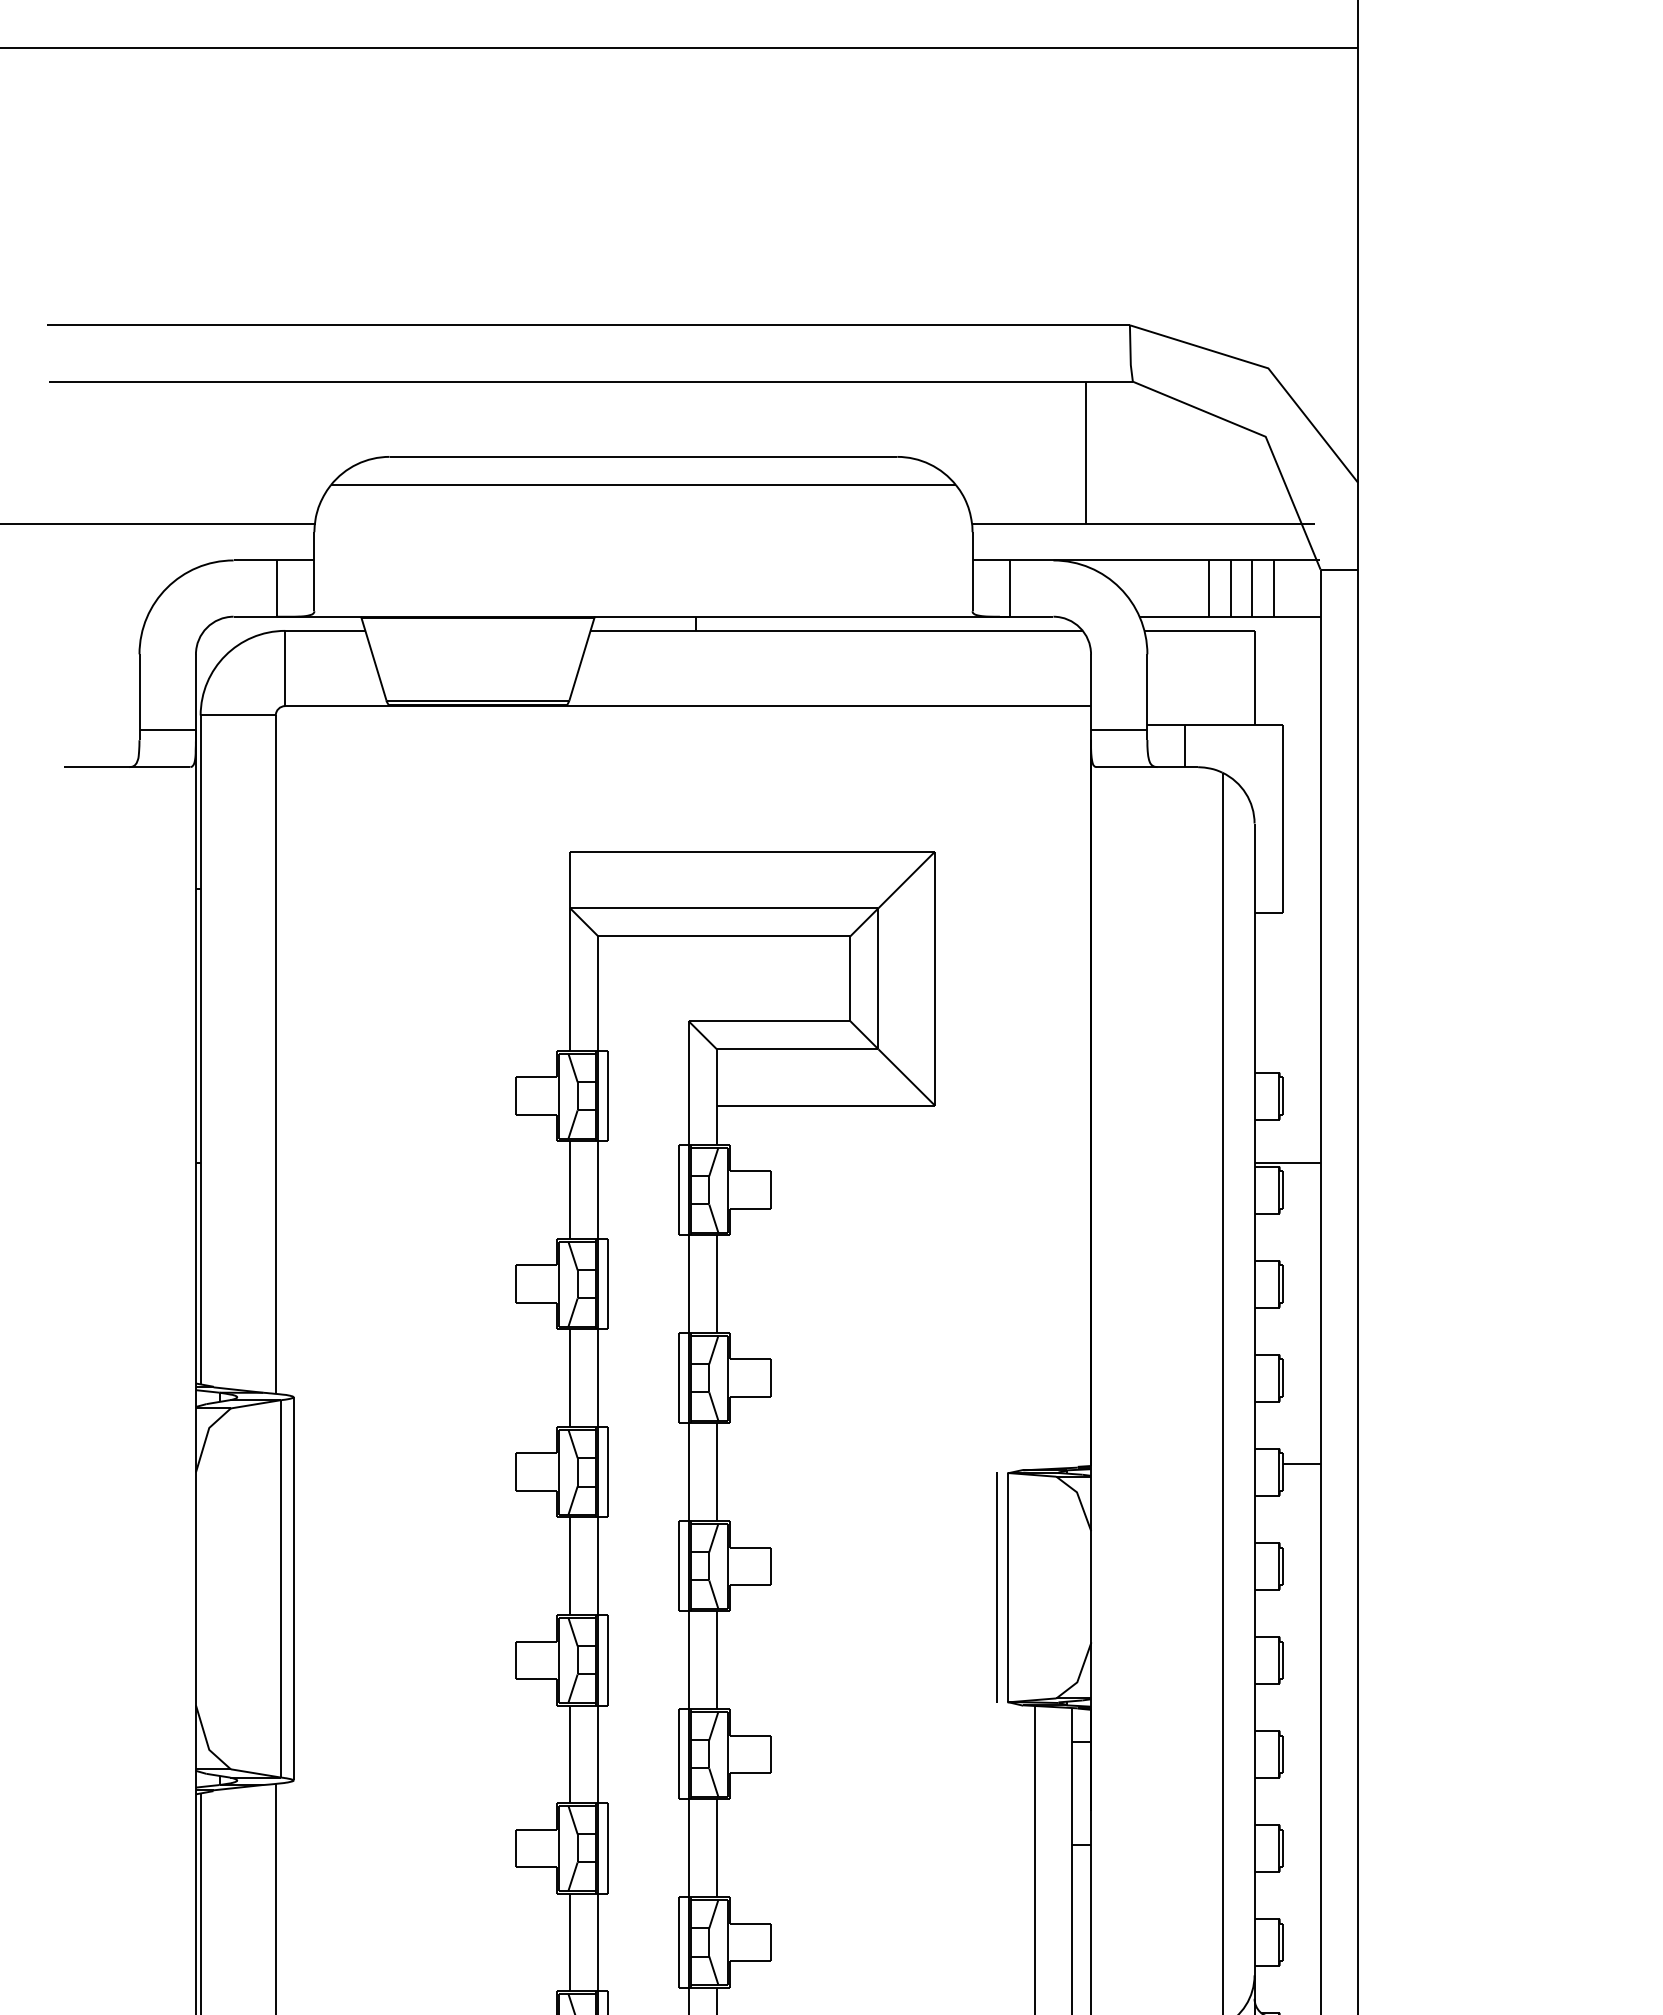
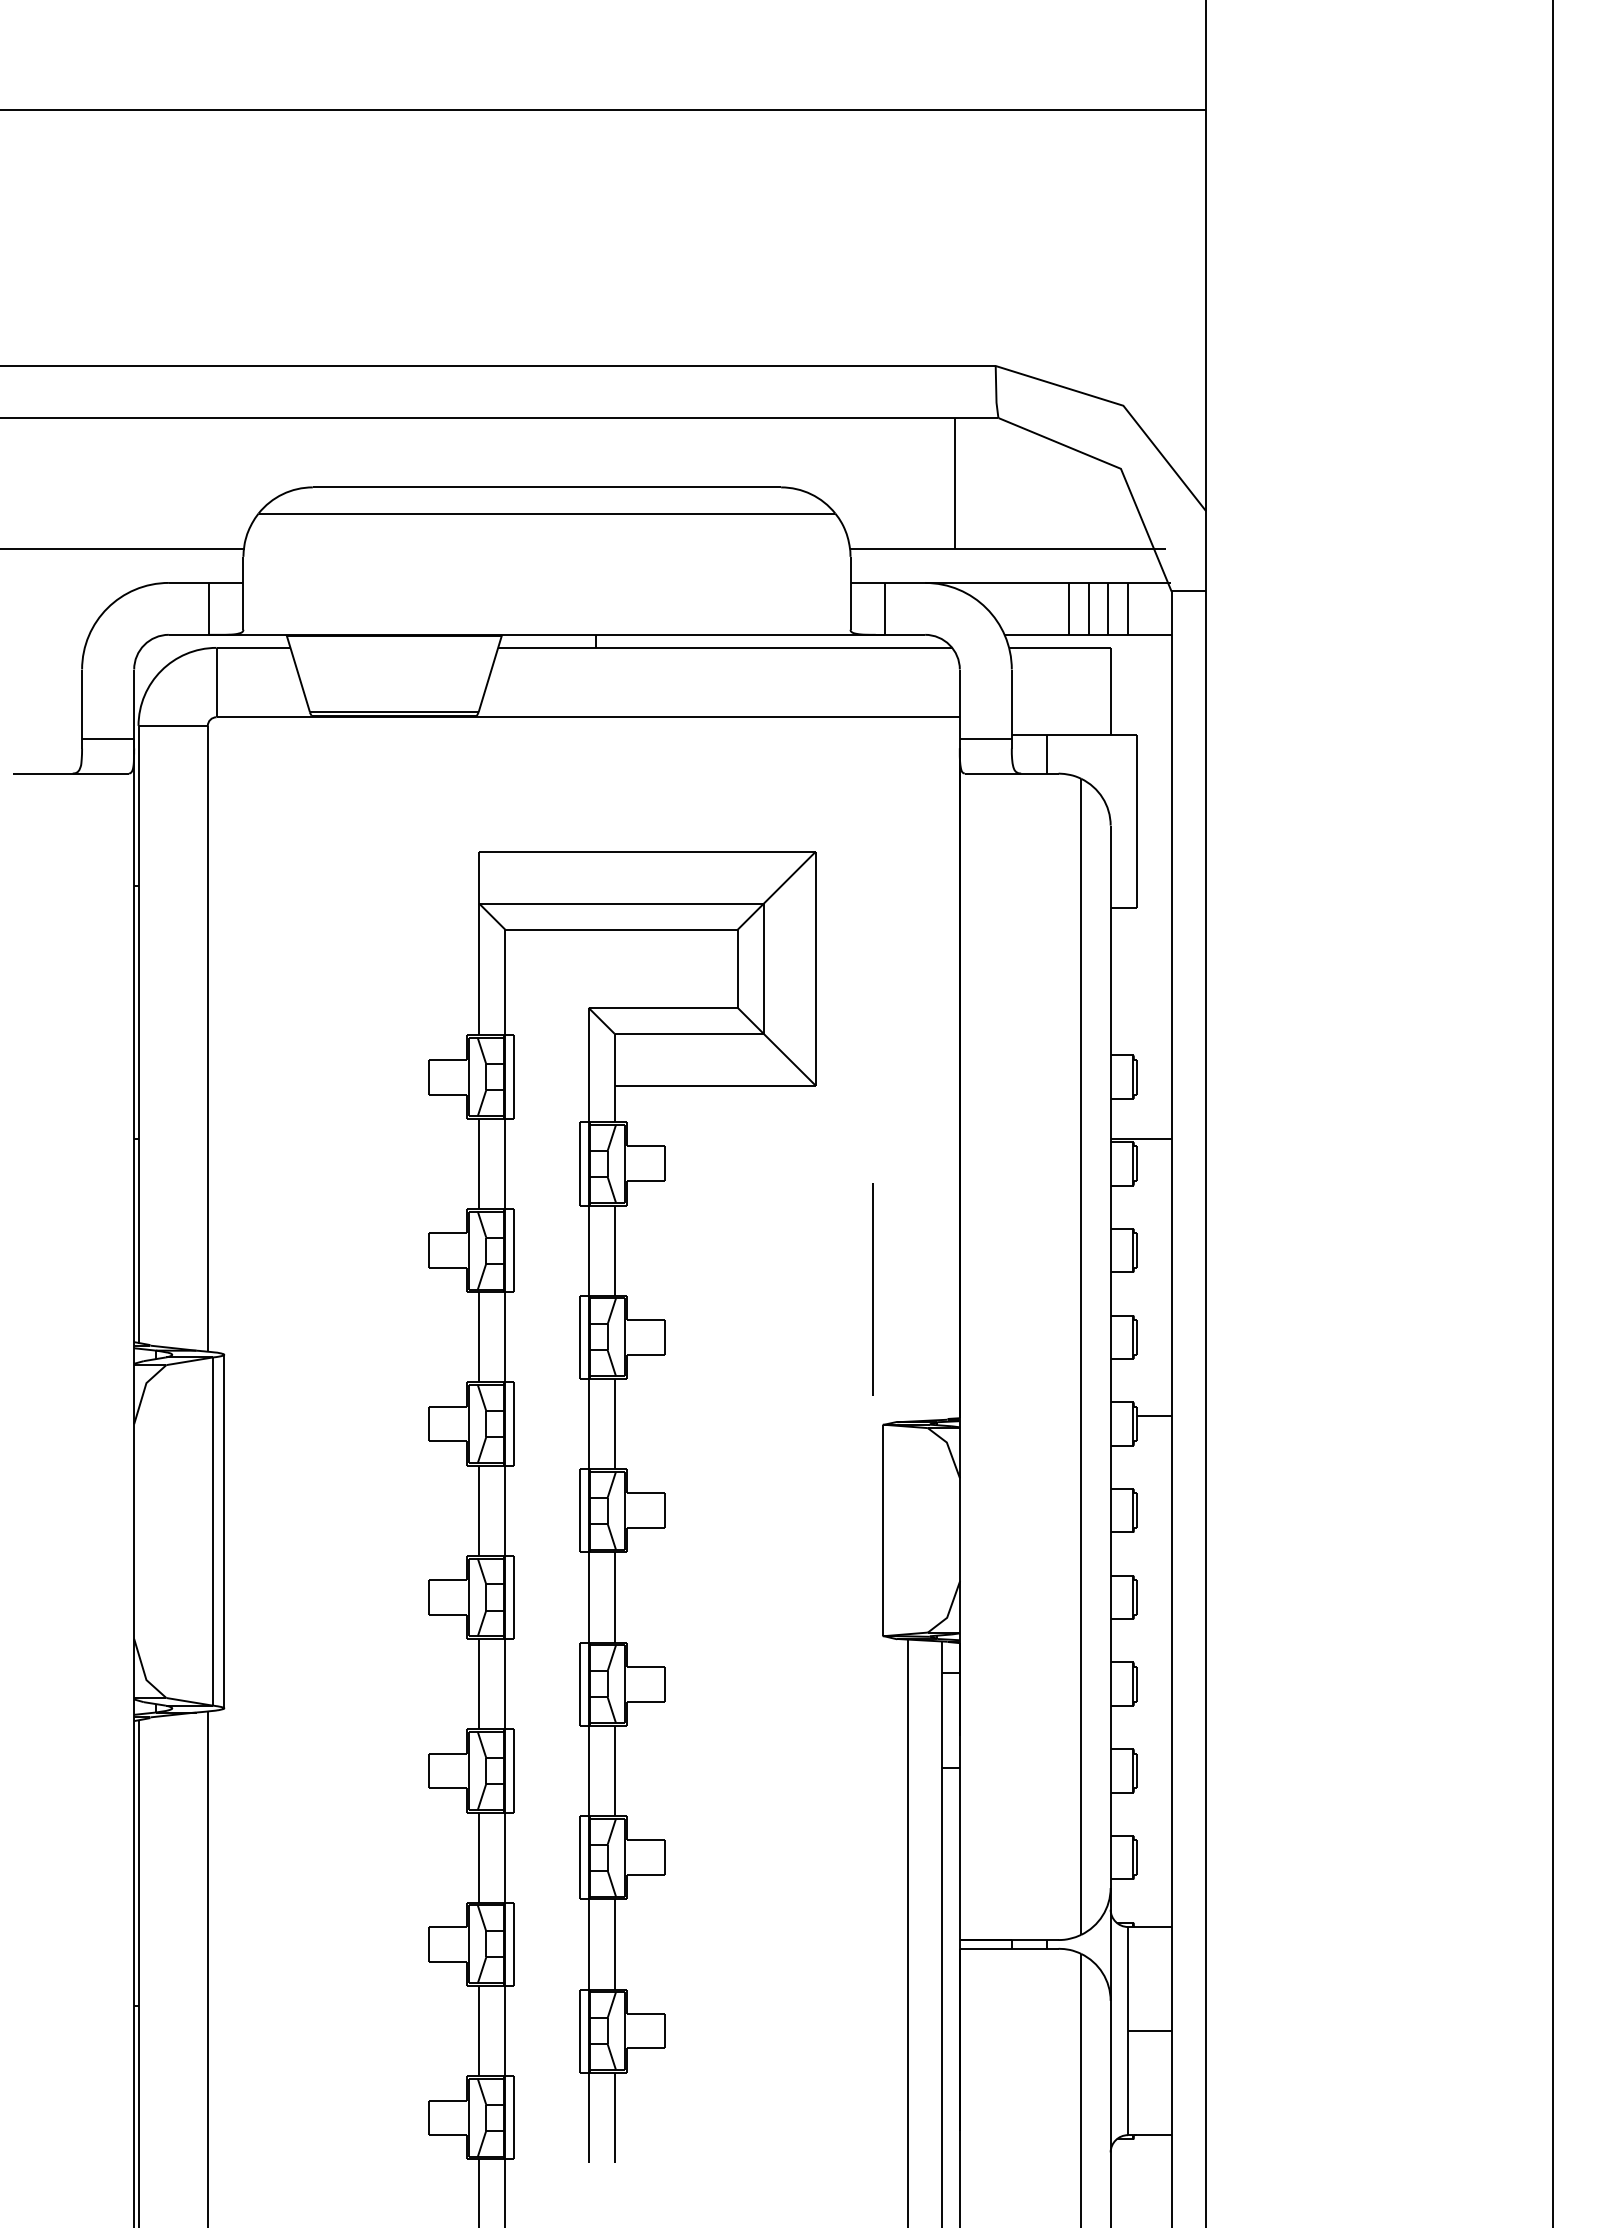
line: (996, 1587) -> (872, 1289), moved

